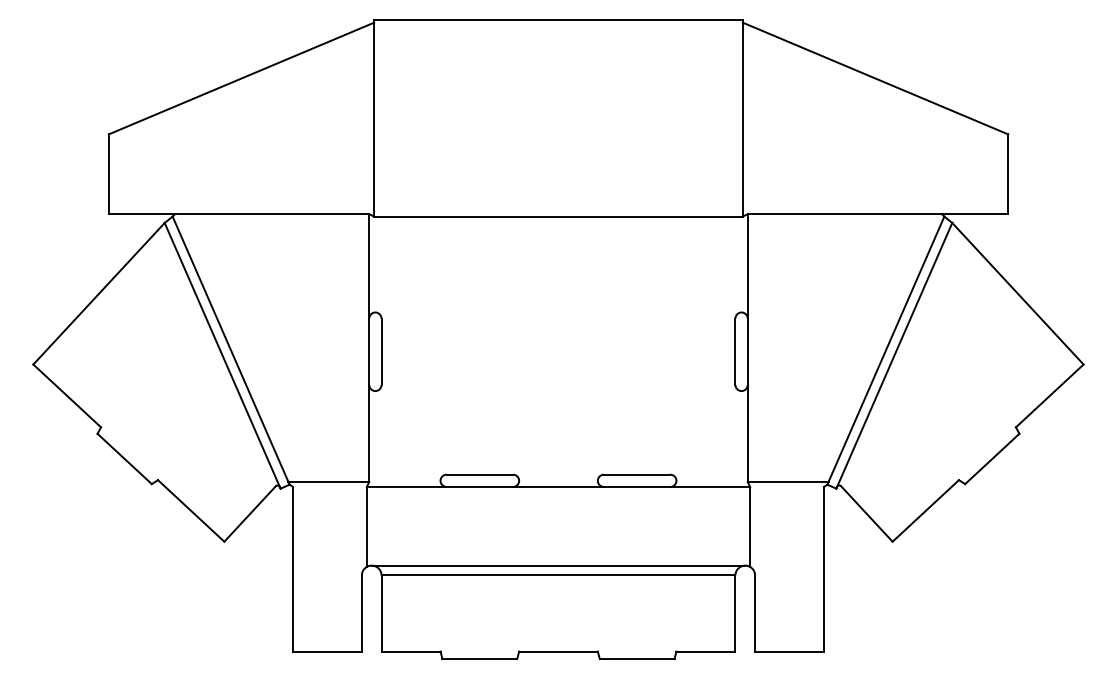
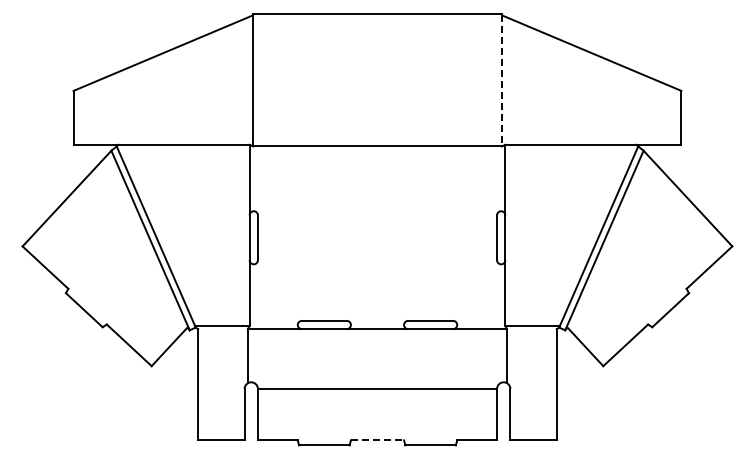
line: (743, 119) -> (502, 80), solid -> dashed
line: (558, 565) -> (377, 382), removed
line: (558, 651) -> (377, 440), solid -> dashed

